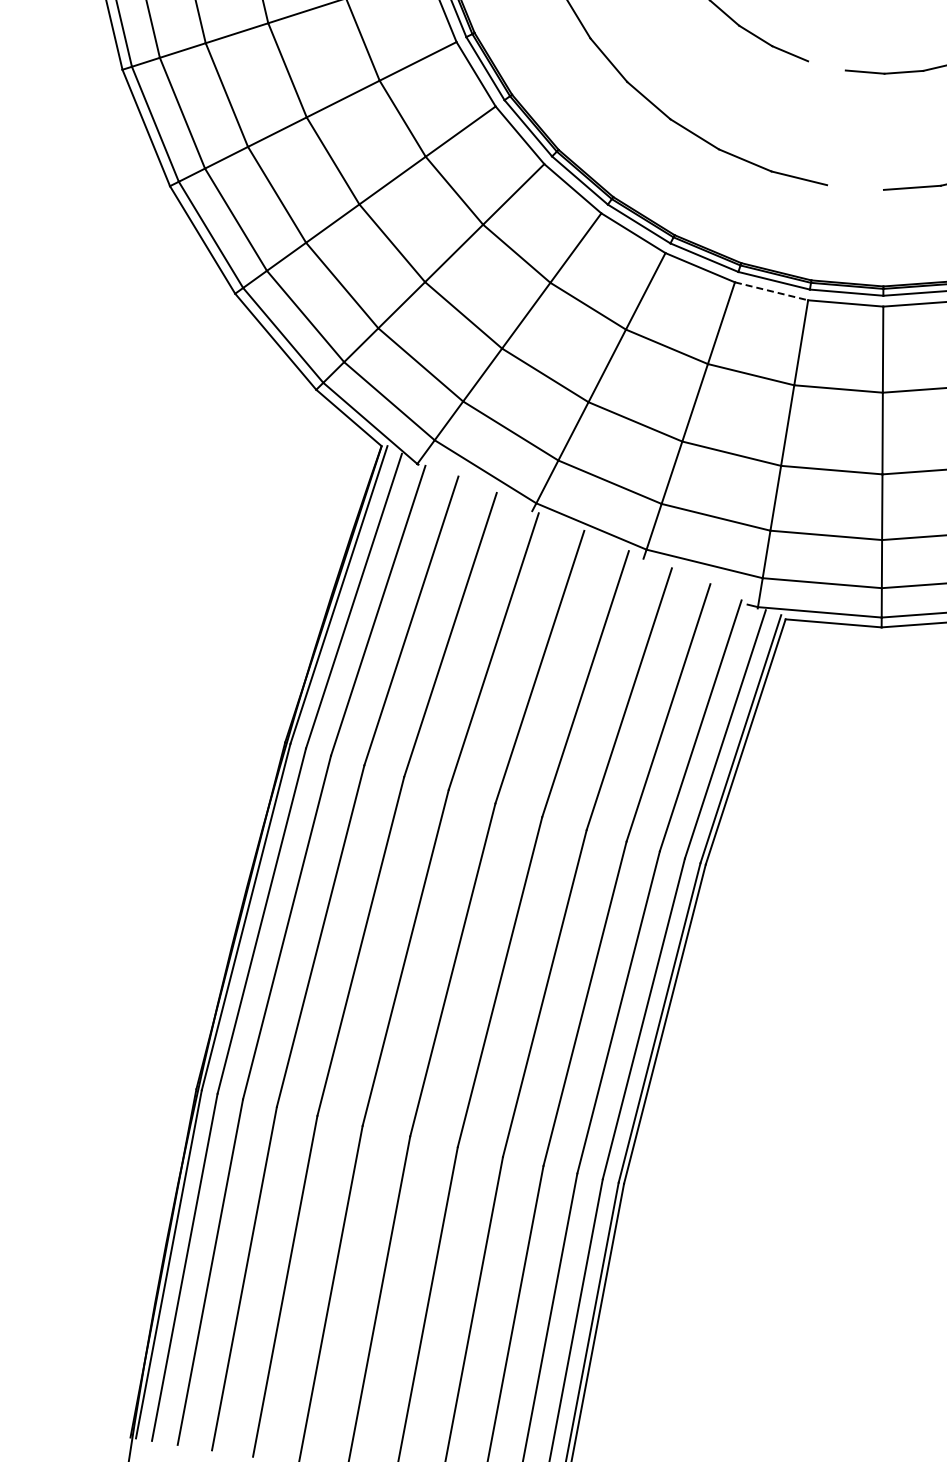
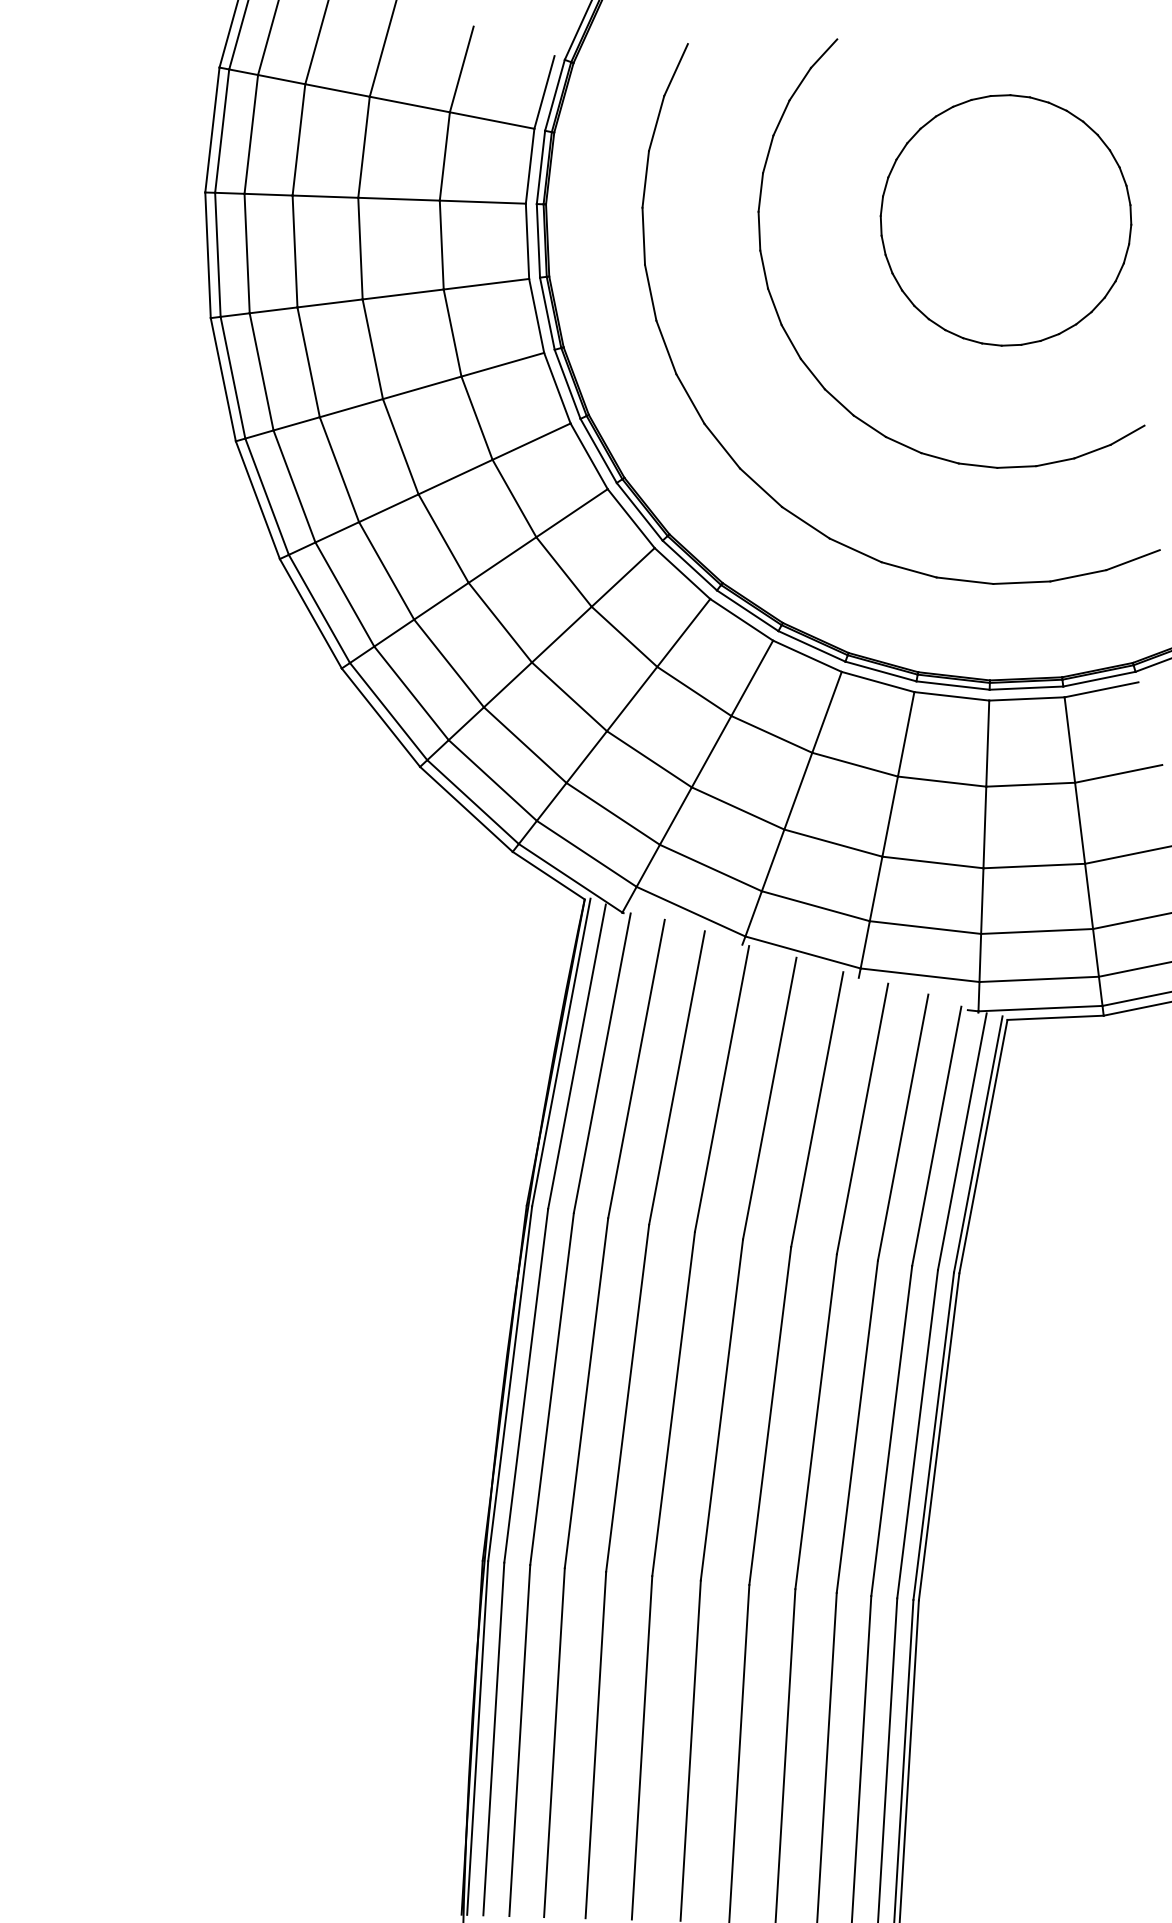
line: (826, 65) -> (977, 465), added
line: (855, 187) -> (1021, 582), added
line: (771, 291) -> (951, 696), dashed -> solid

